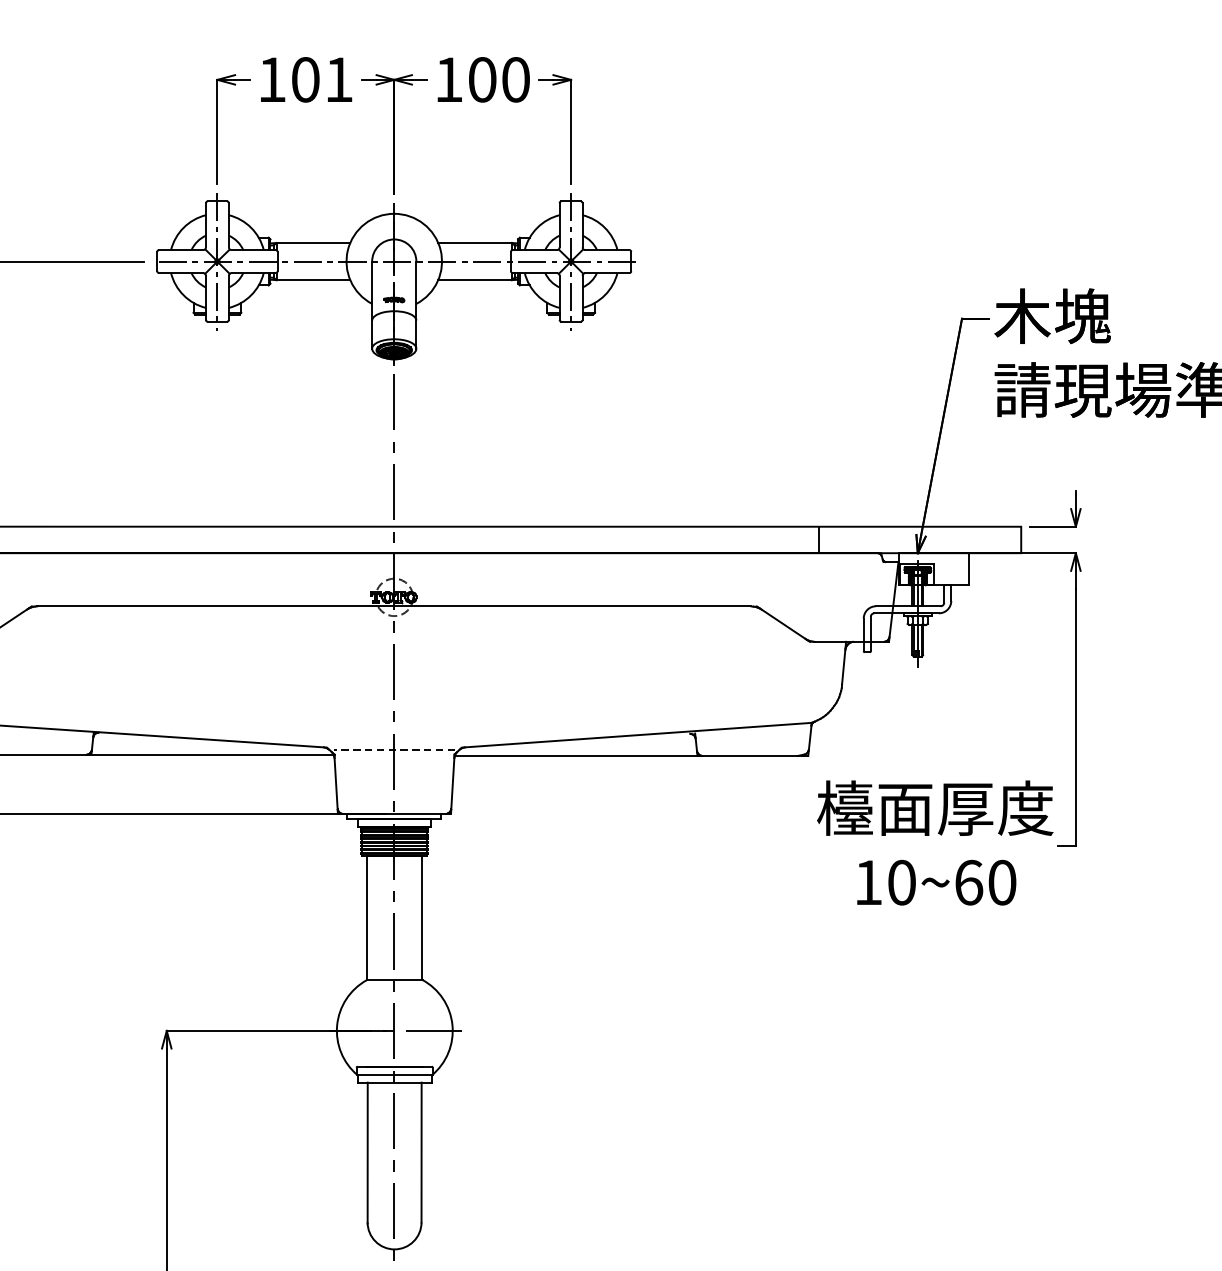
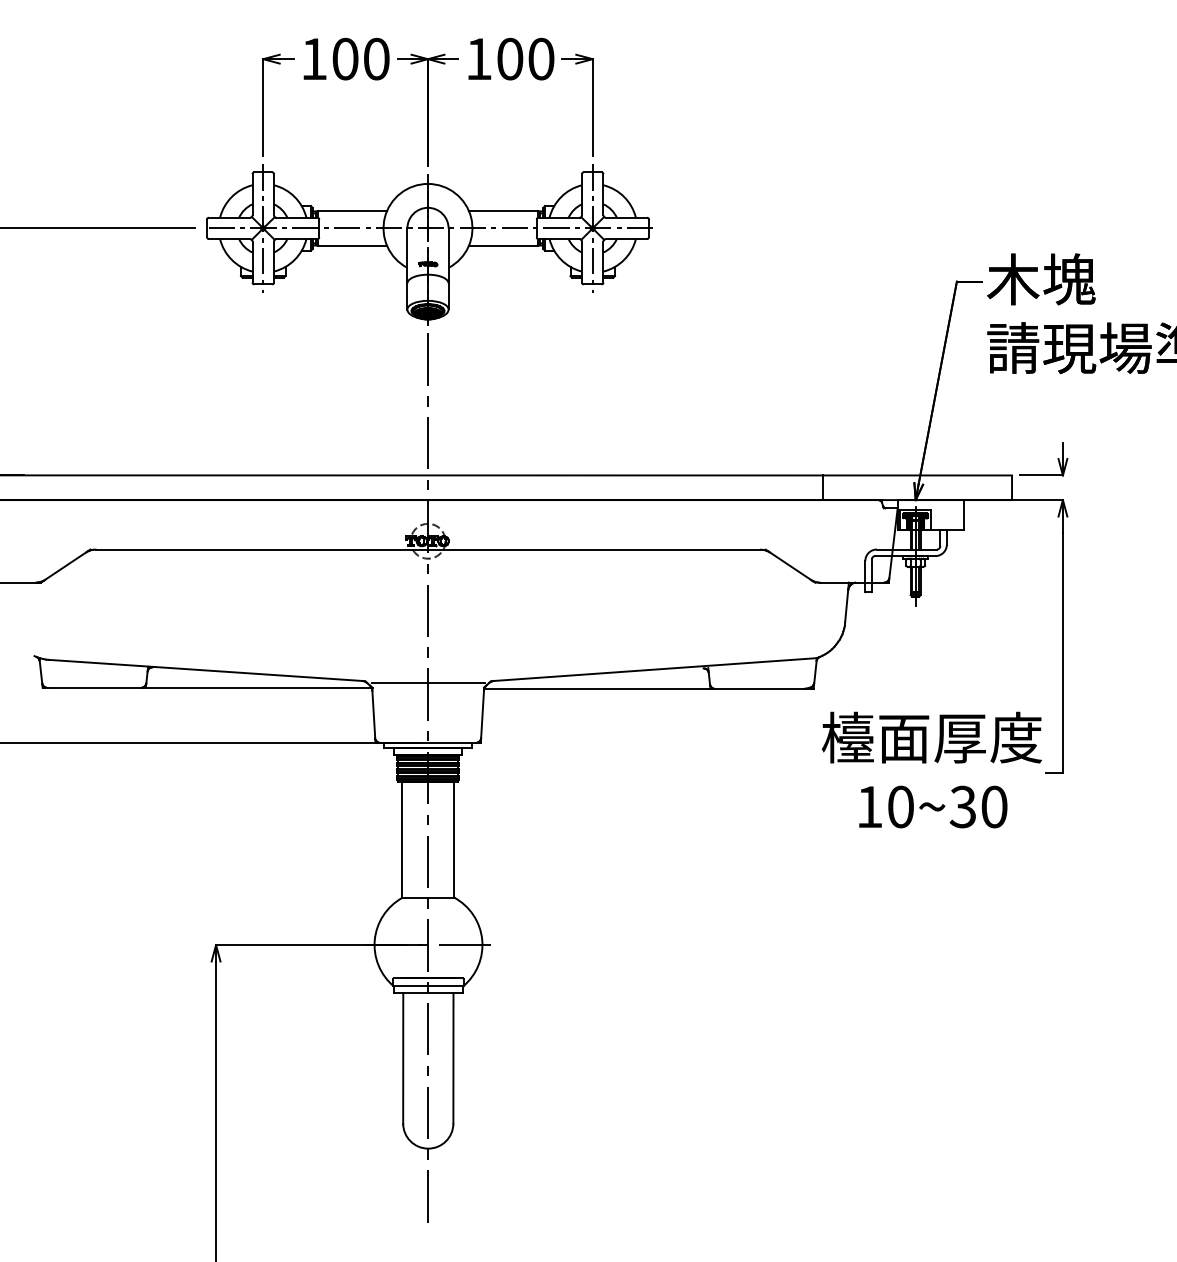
text: (338, 79) -> (376, 58), 101 -> 100
line: (393, 750) -> (427, 683), dashed -> solid
text: (968, 882) -> (962, 806), 10~60 -> 10~30

